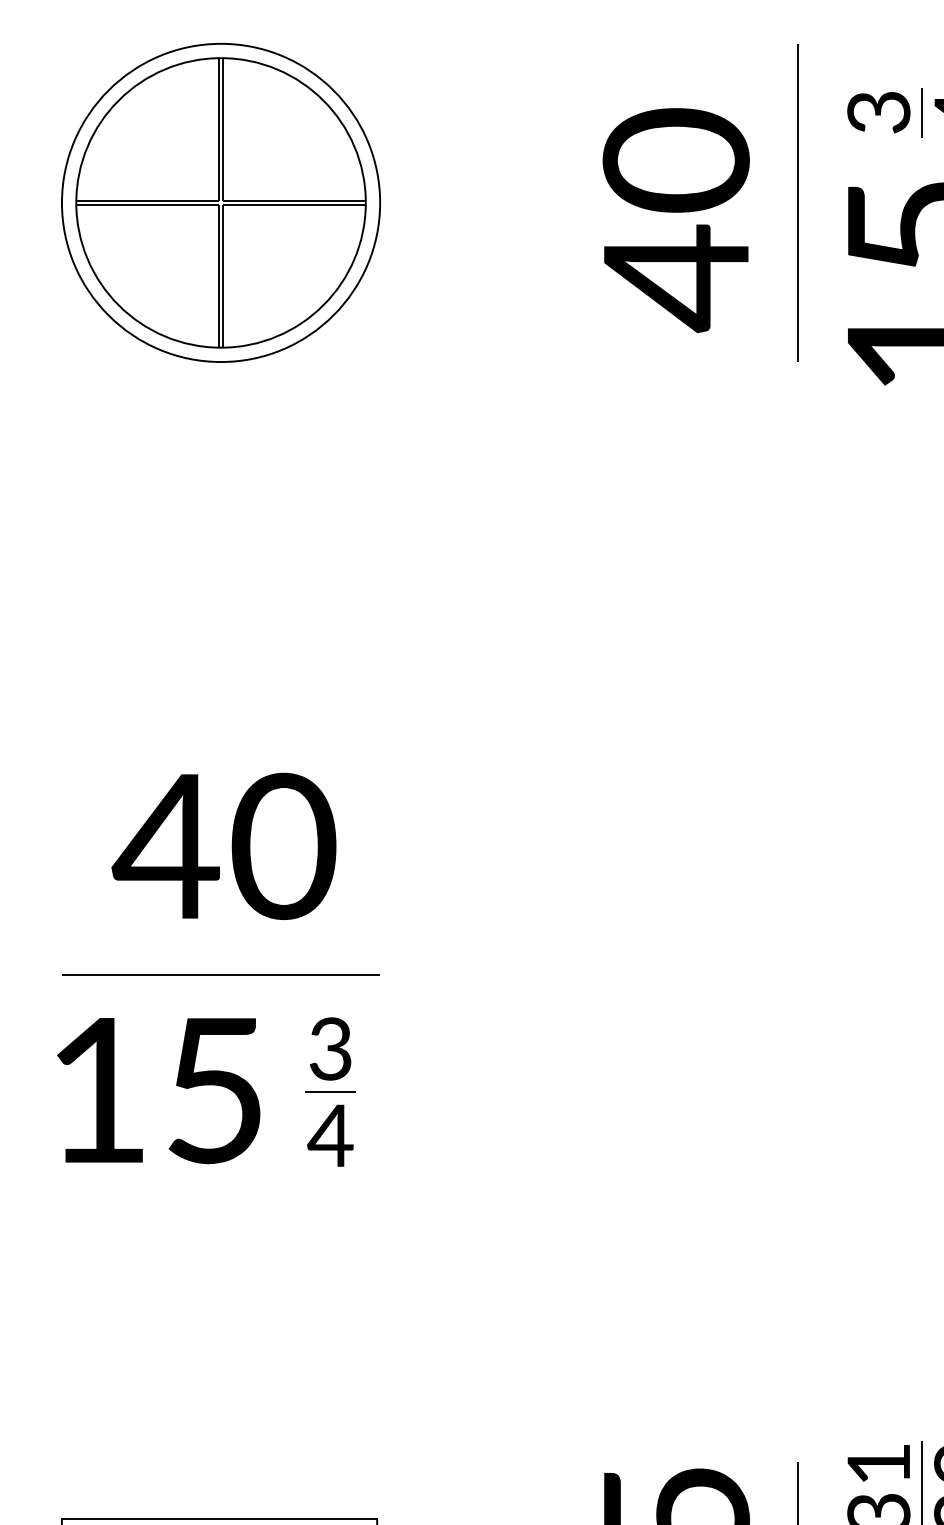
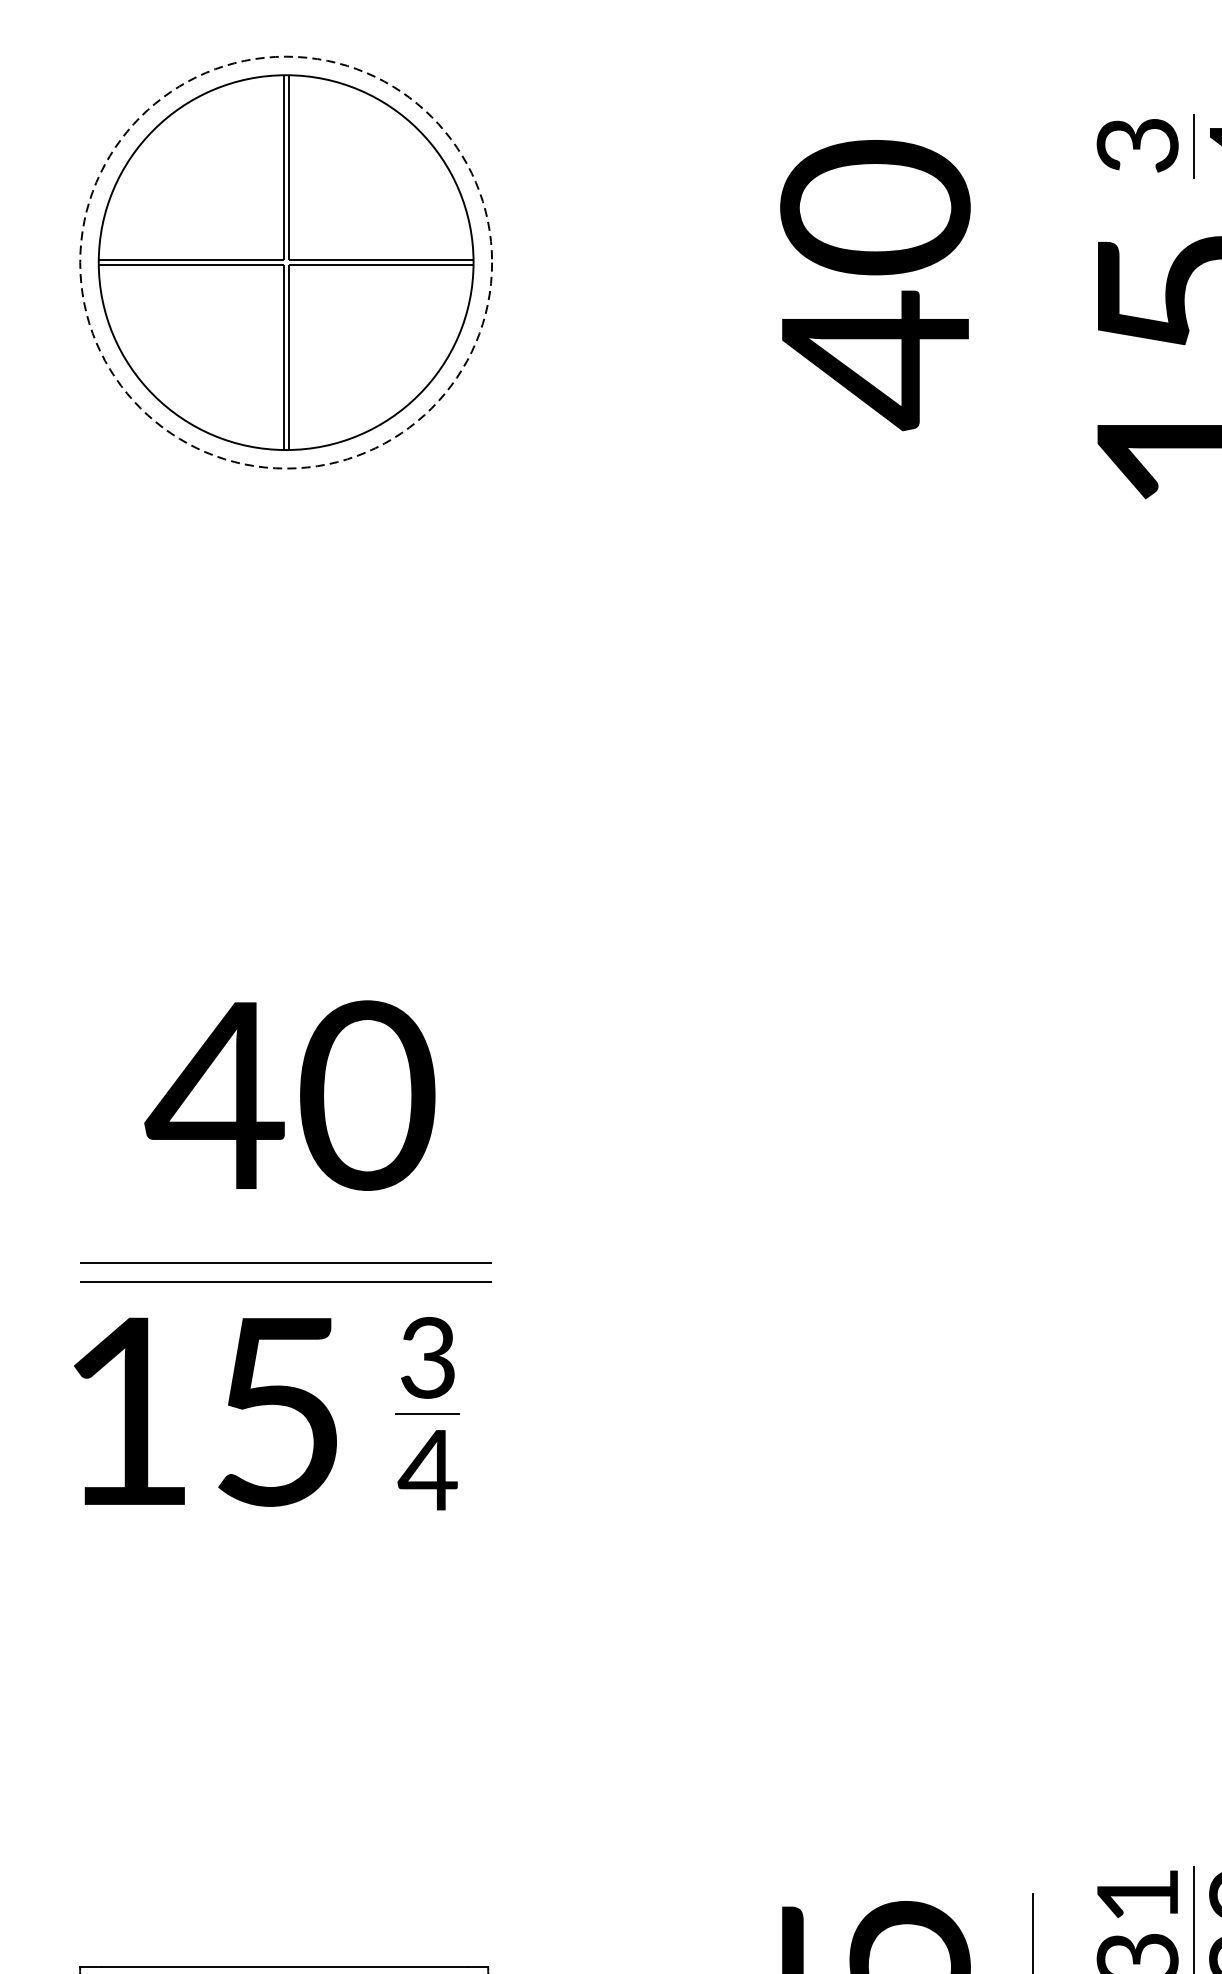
circle: (220, 202) -> (285, 262), solid -> dashed
line: (797, 202) -> (1032, 262), removed
line: (220, 989) -> (285, 1280), added

